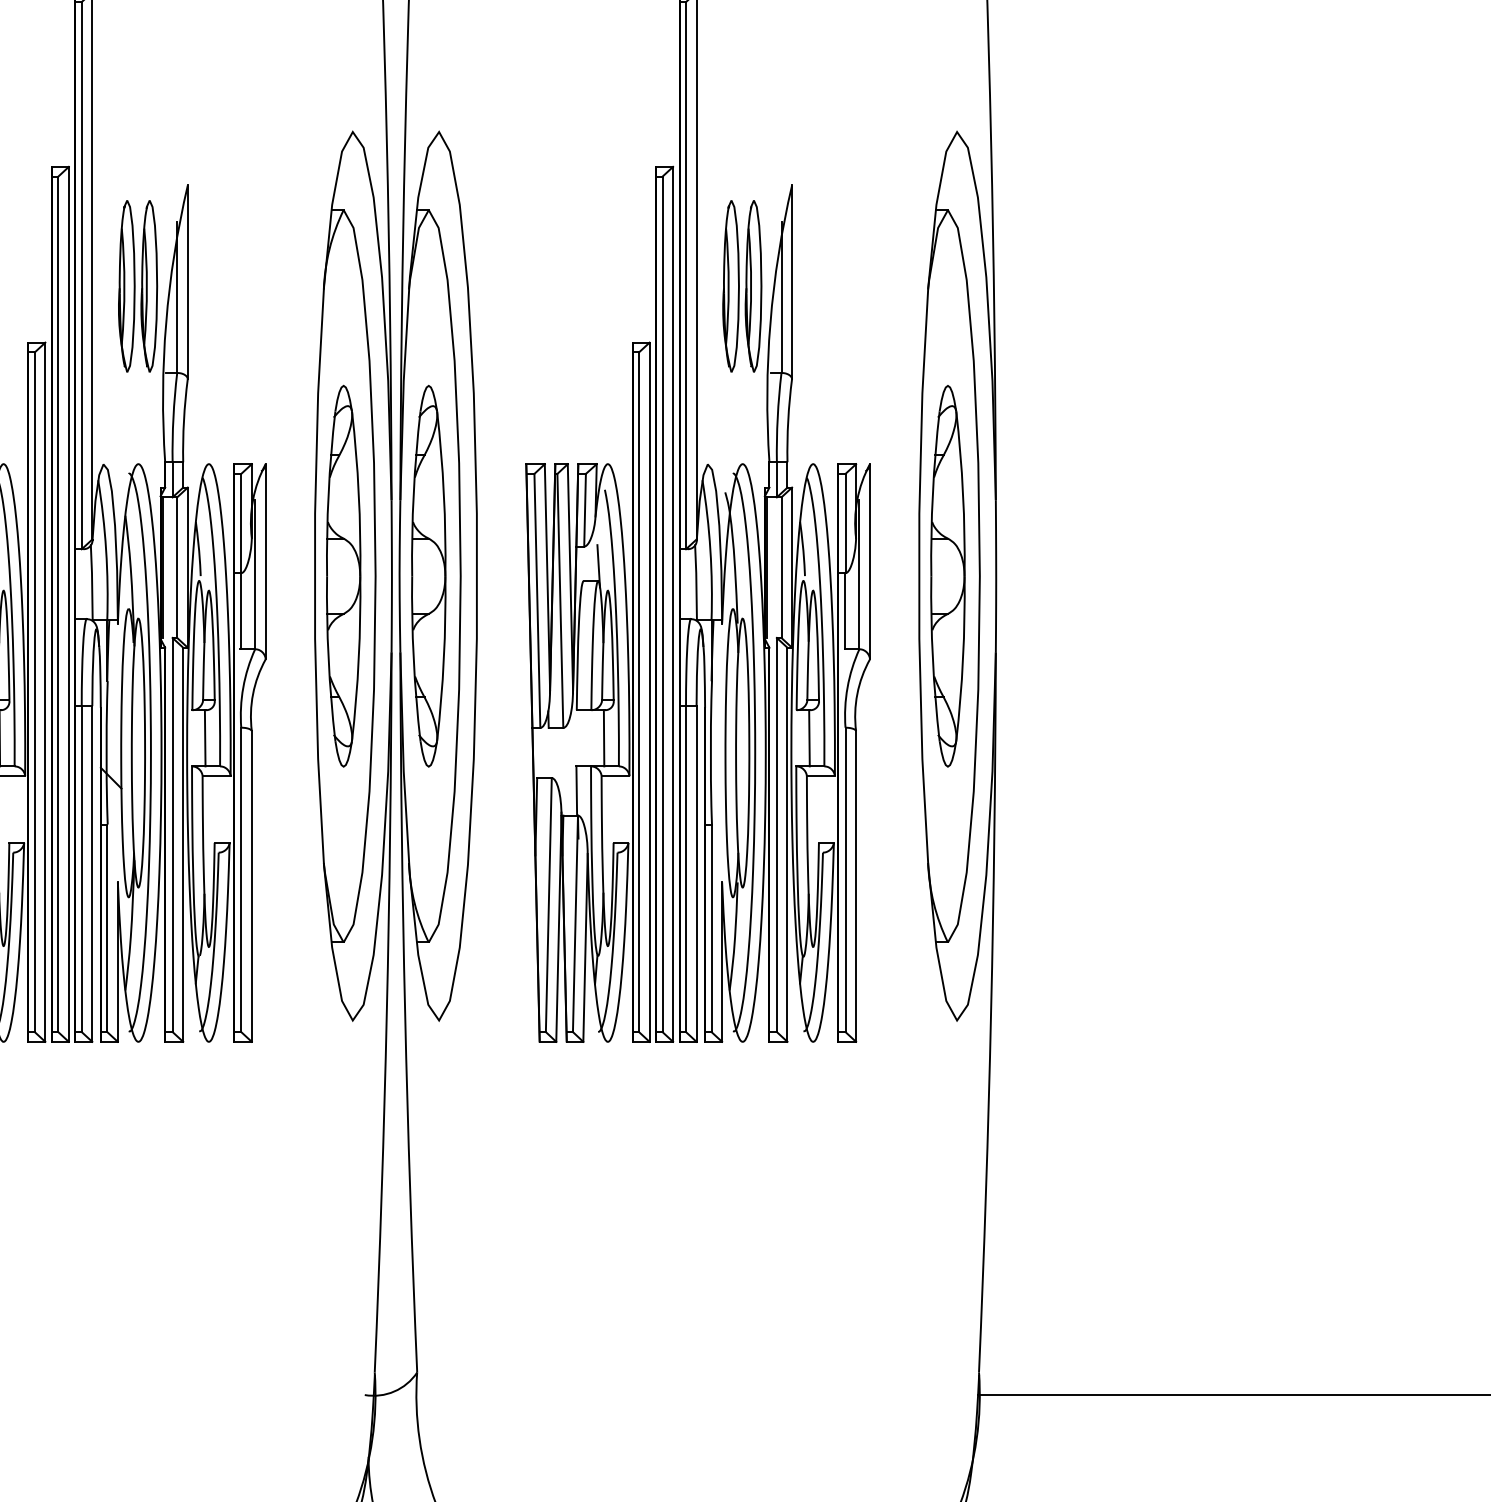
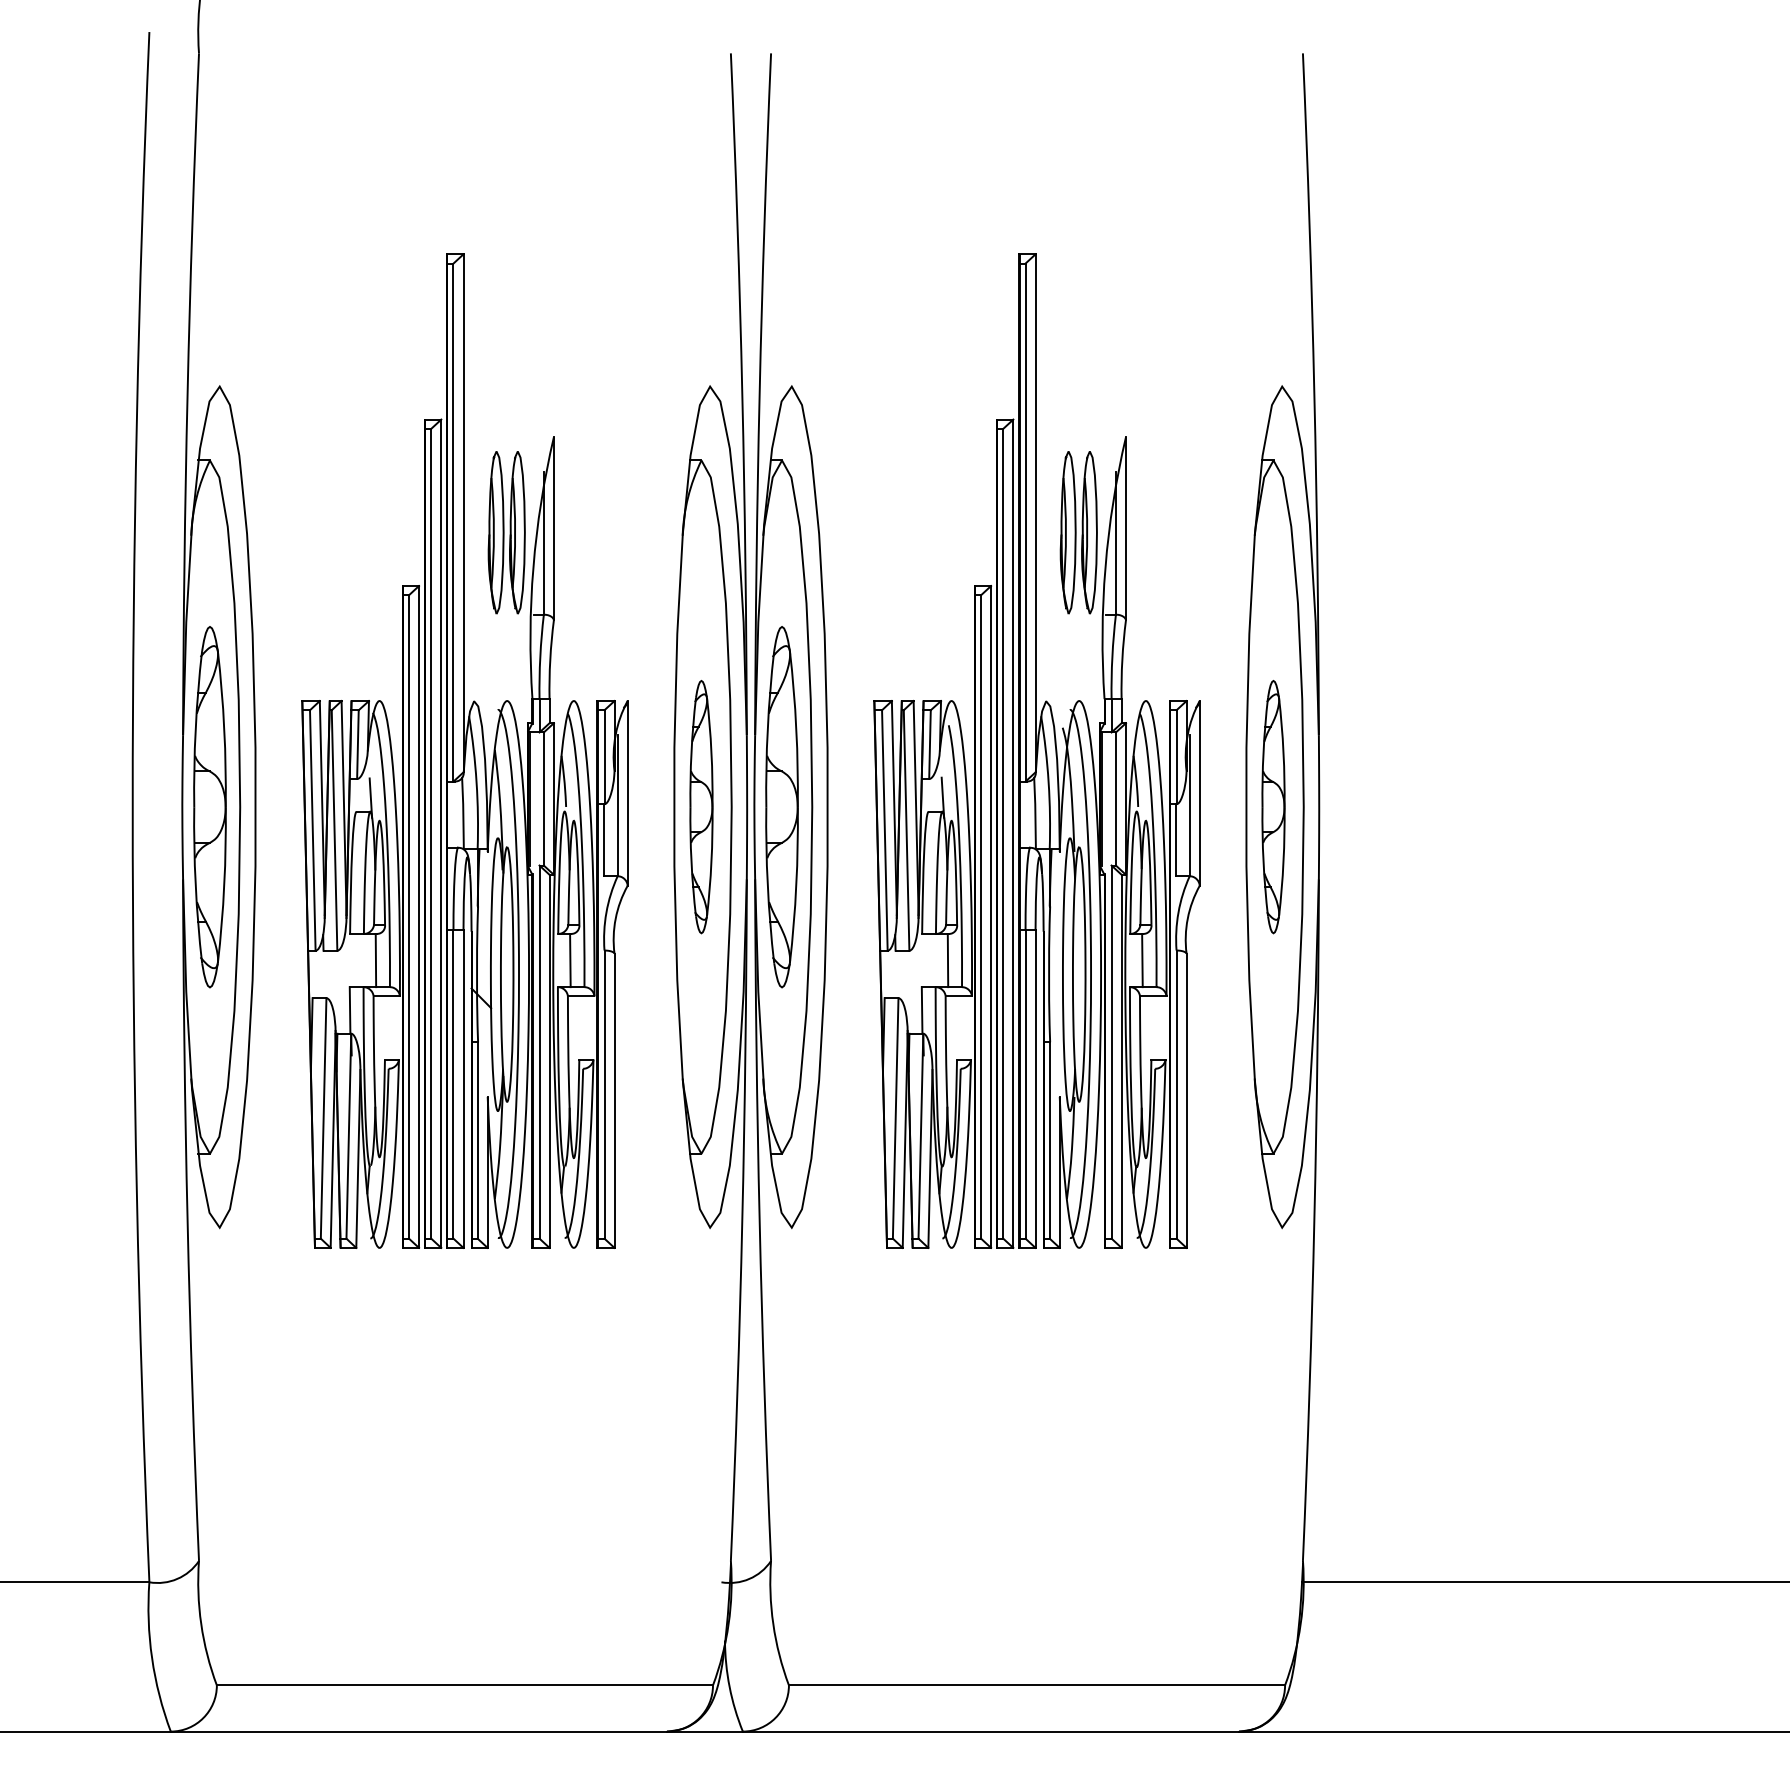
part: (343, 575) -> (701, 806), size x0.7
part: (947, 575) -> (1273, 806), size x0.7

